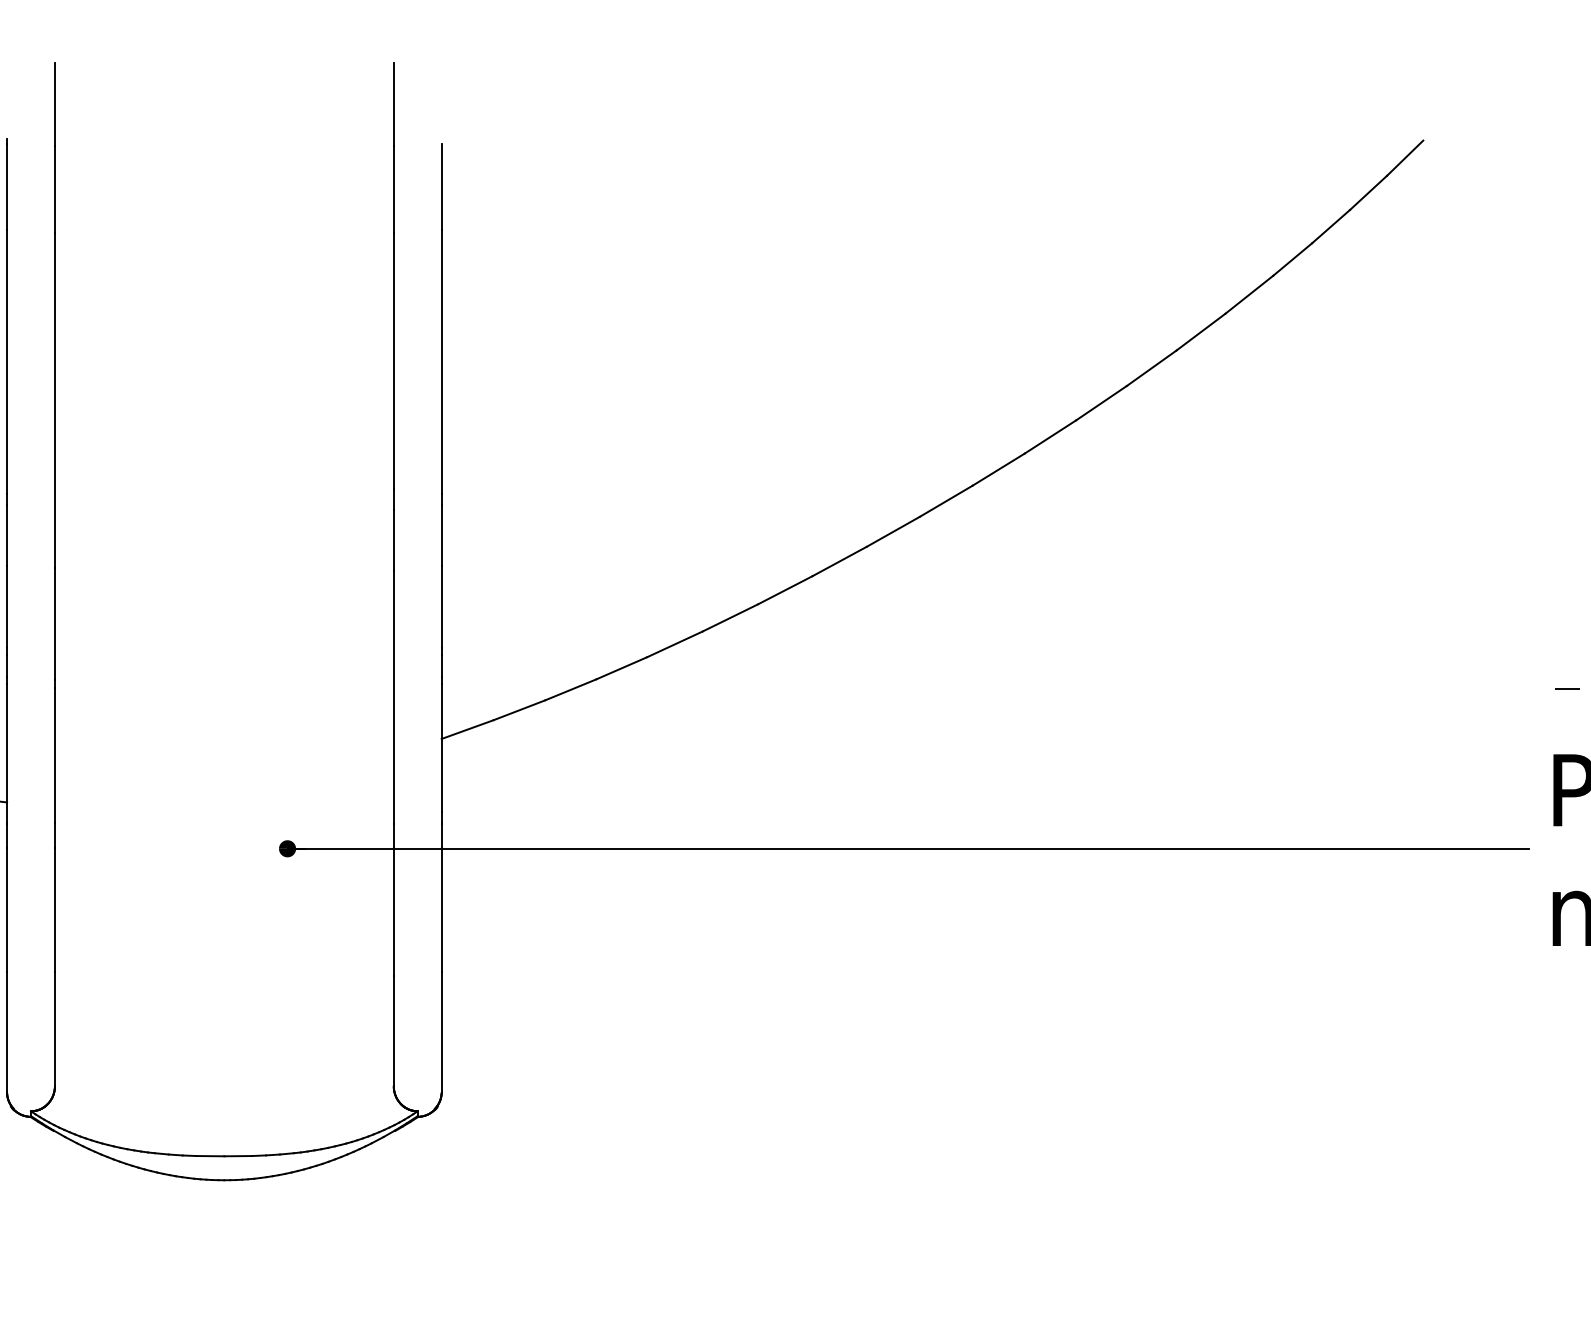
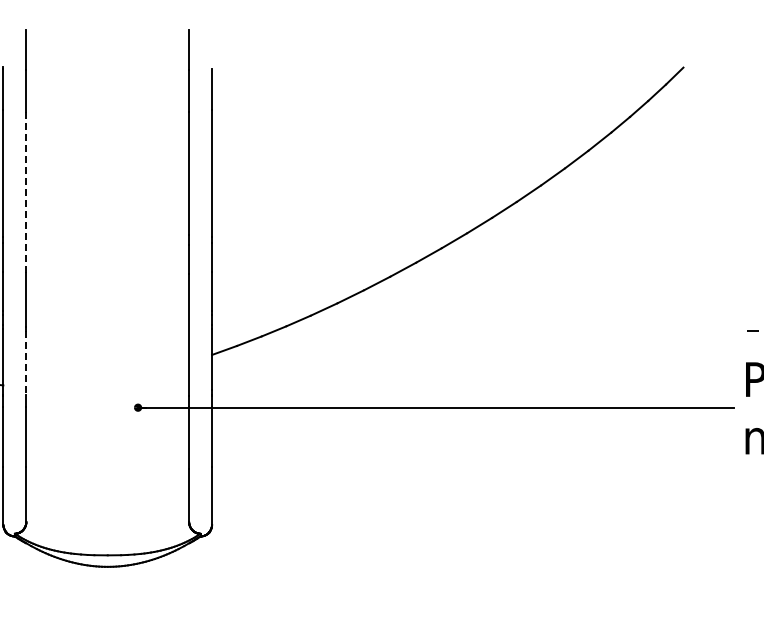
line: (55, 400) -> (26, 192), solid -> dashed
line: (55, 756) -> (26, 363), solid -> dashed

